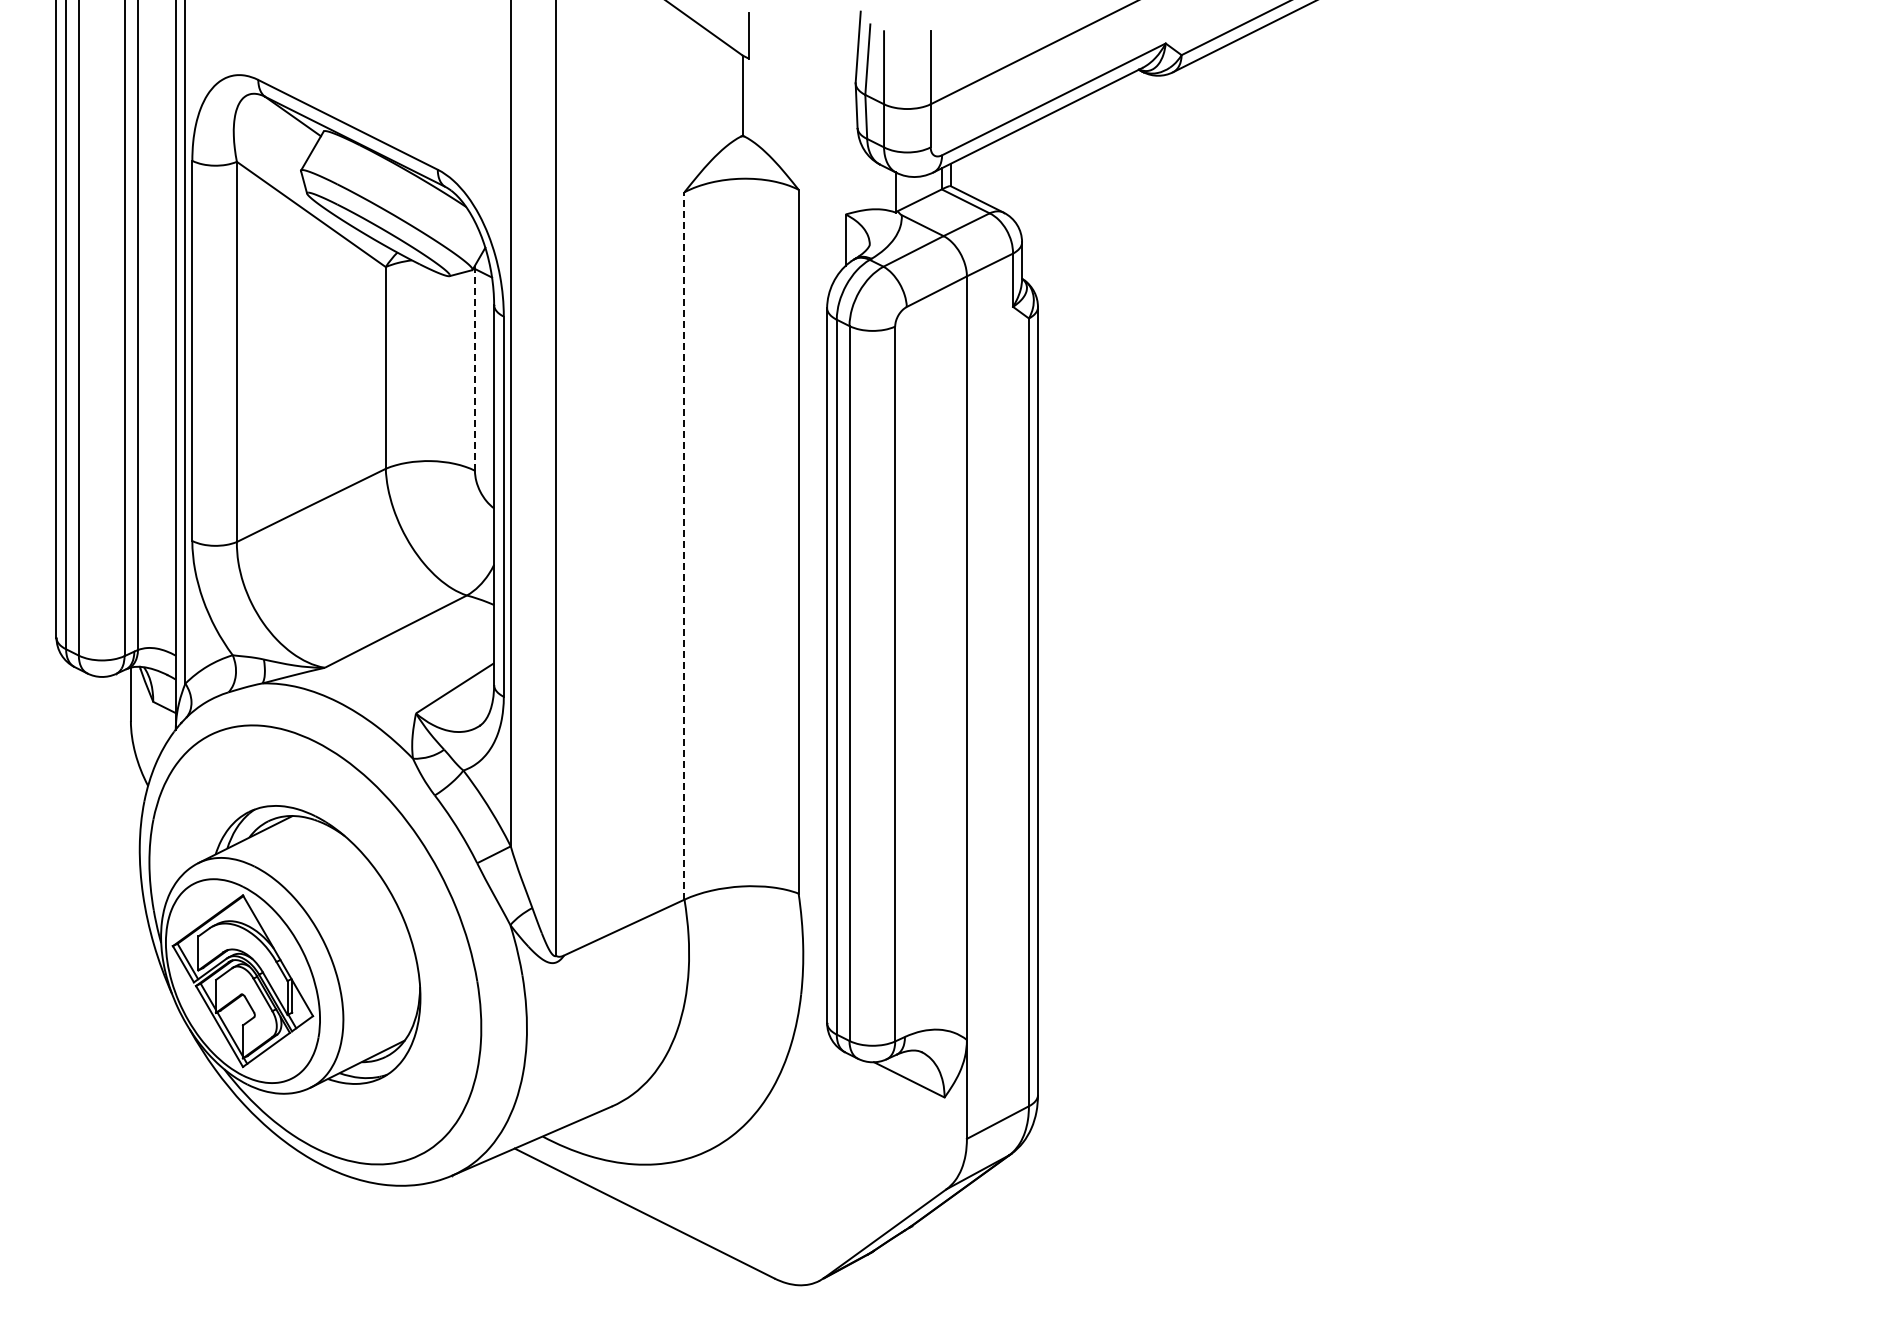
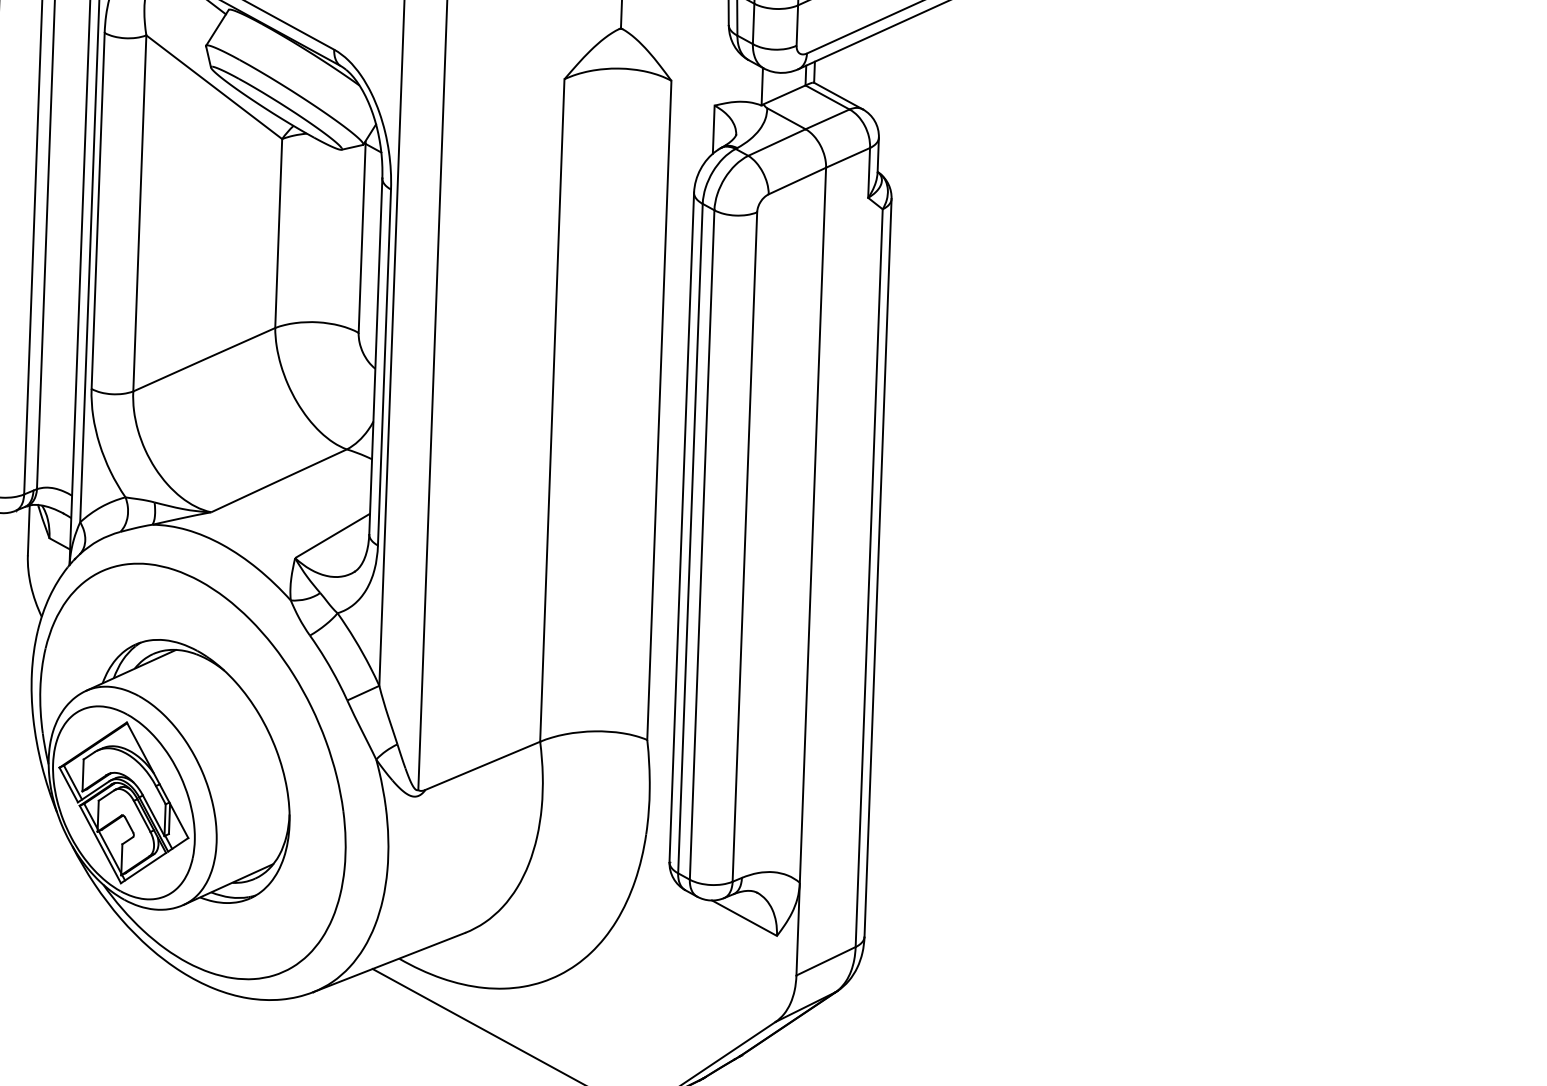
line: (474, 369) -> (361, 238), dashed -> solid
line: (684, 545) -> (552, 410), dashed -> solid

